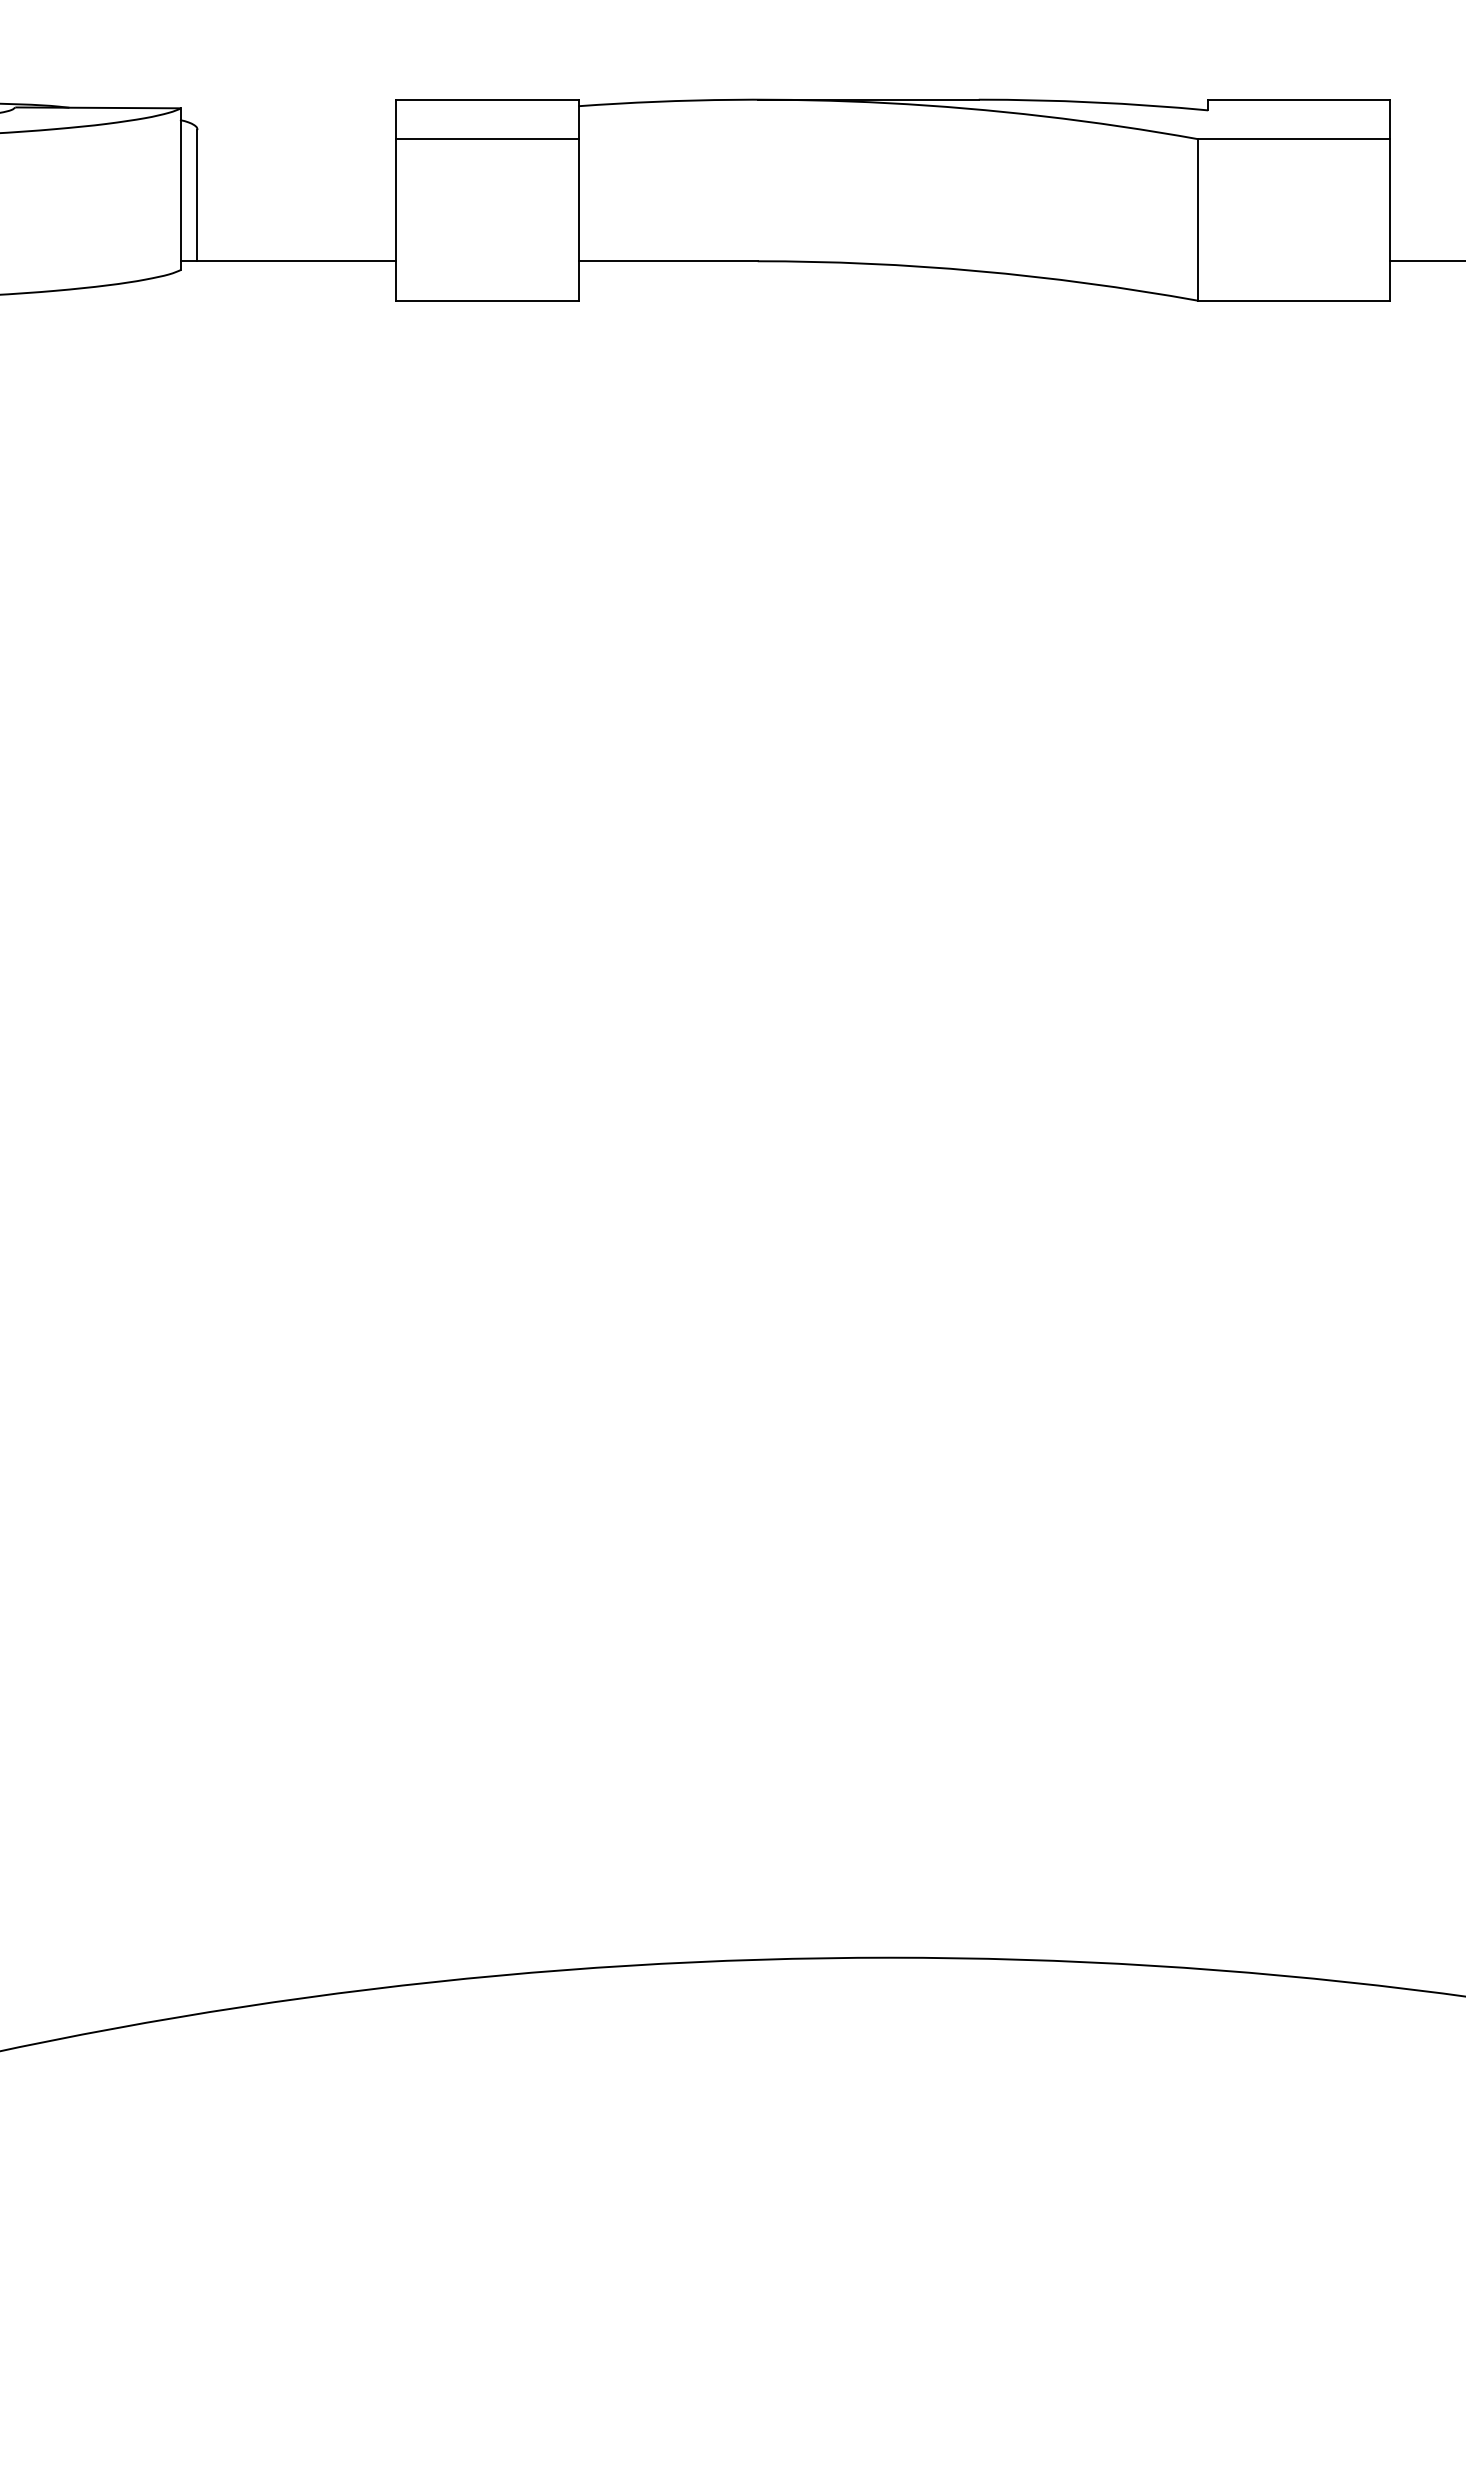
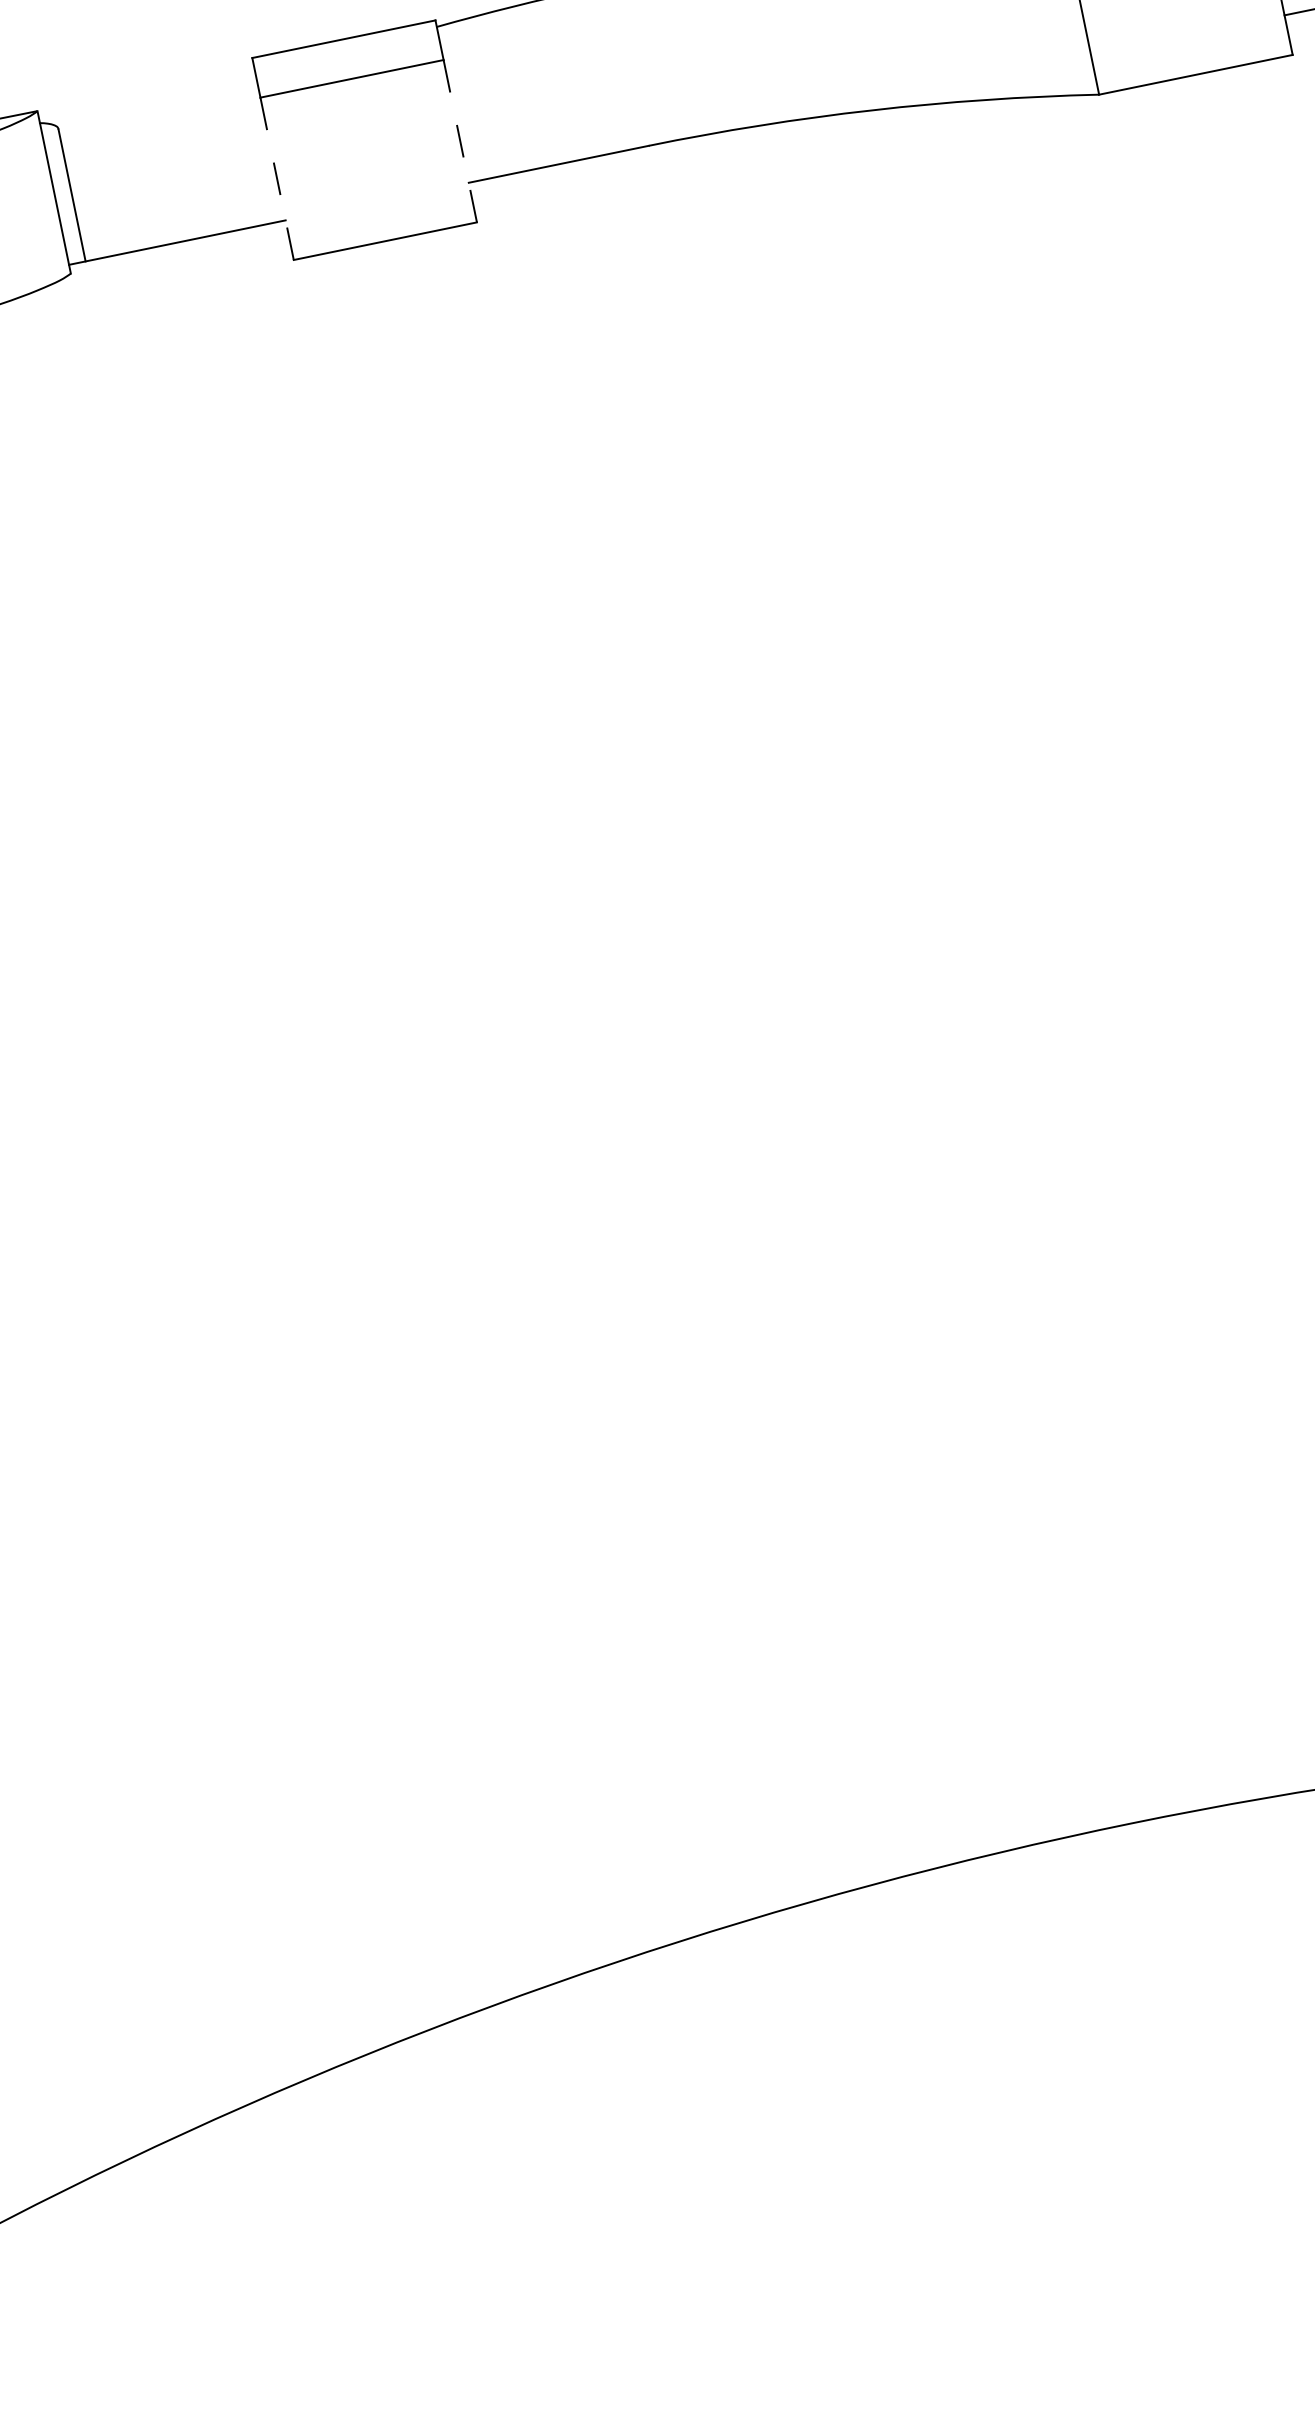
line: (396, 219) -> (277, 178), solid -> dashed
line: (578, 219) -> (459, 140), solid -> dashed

